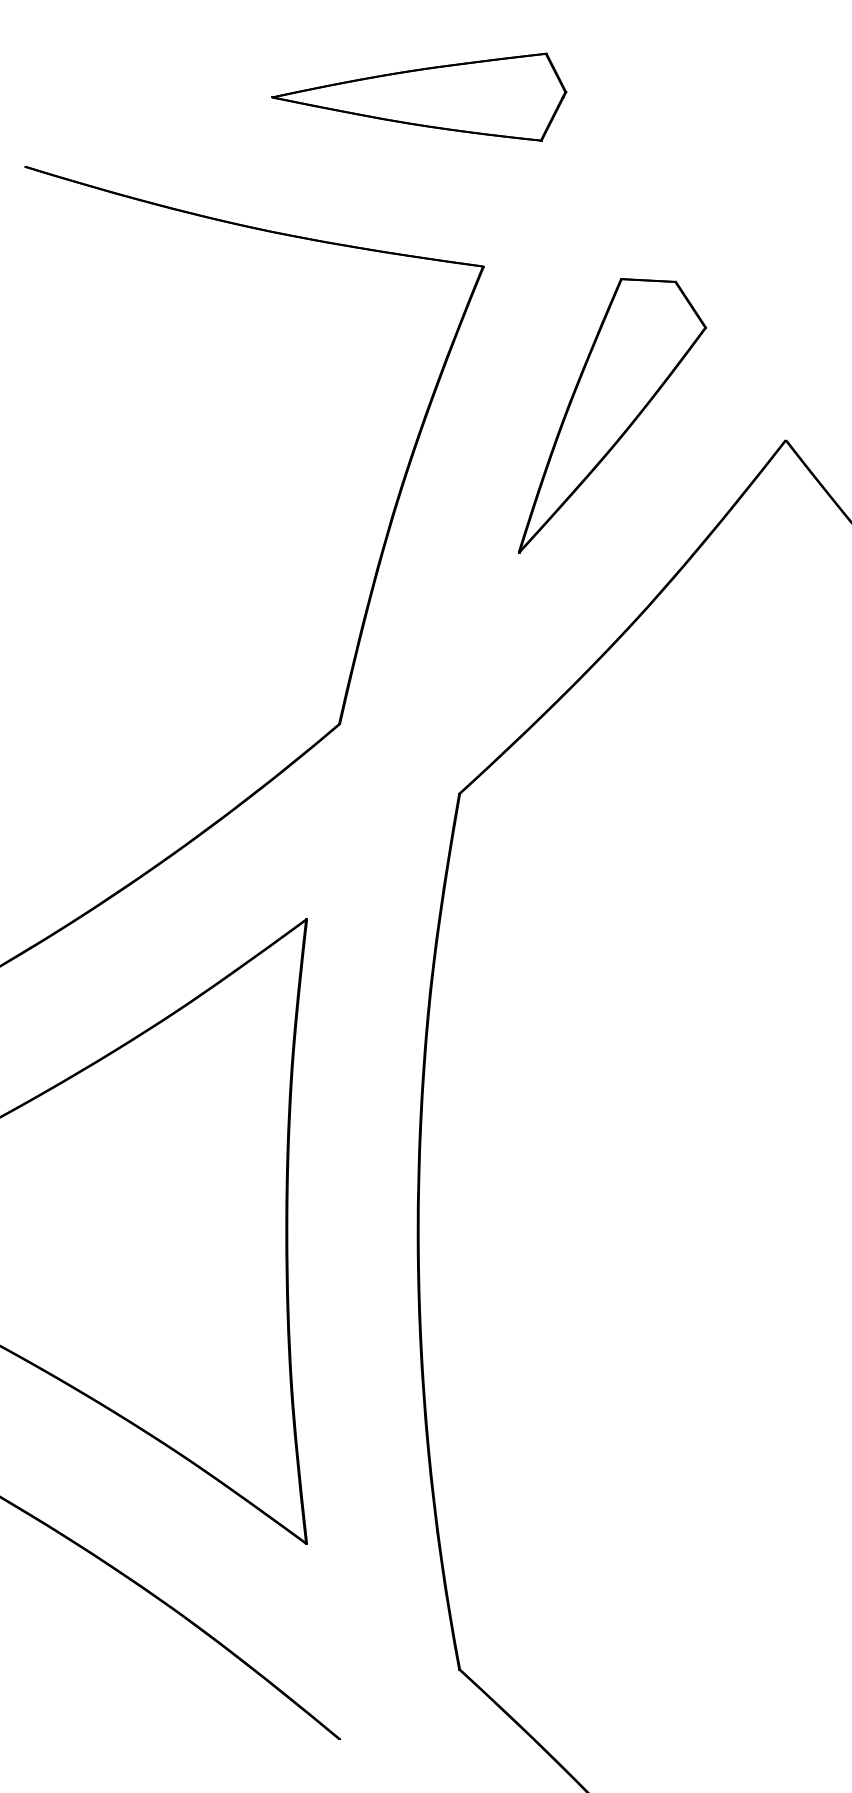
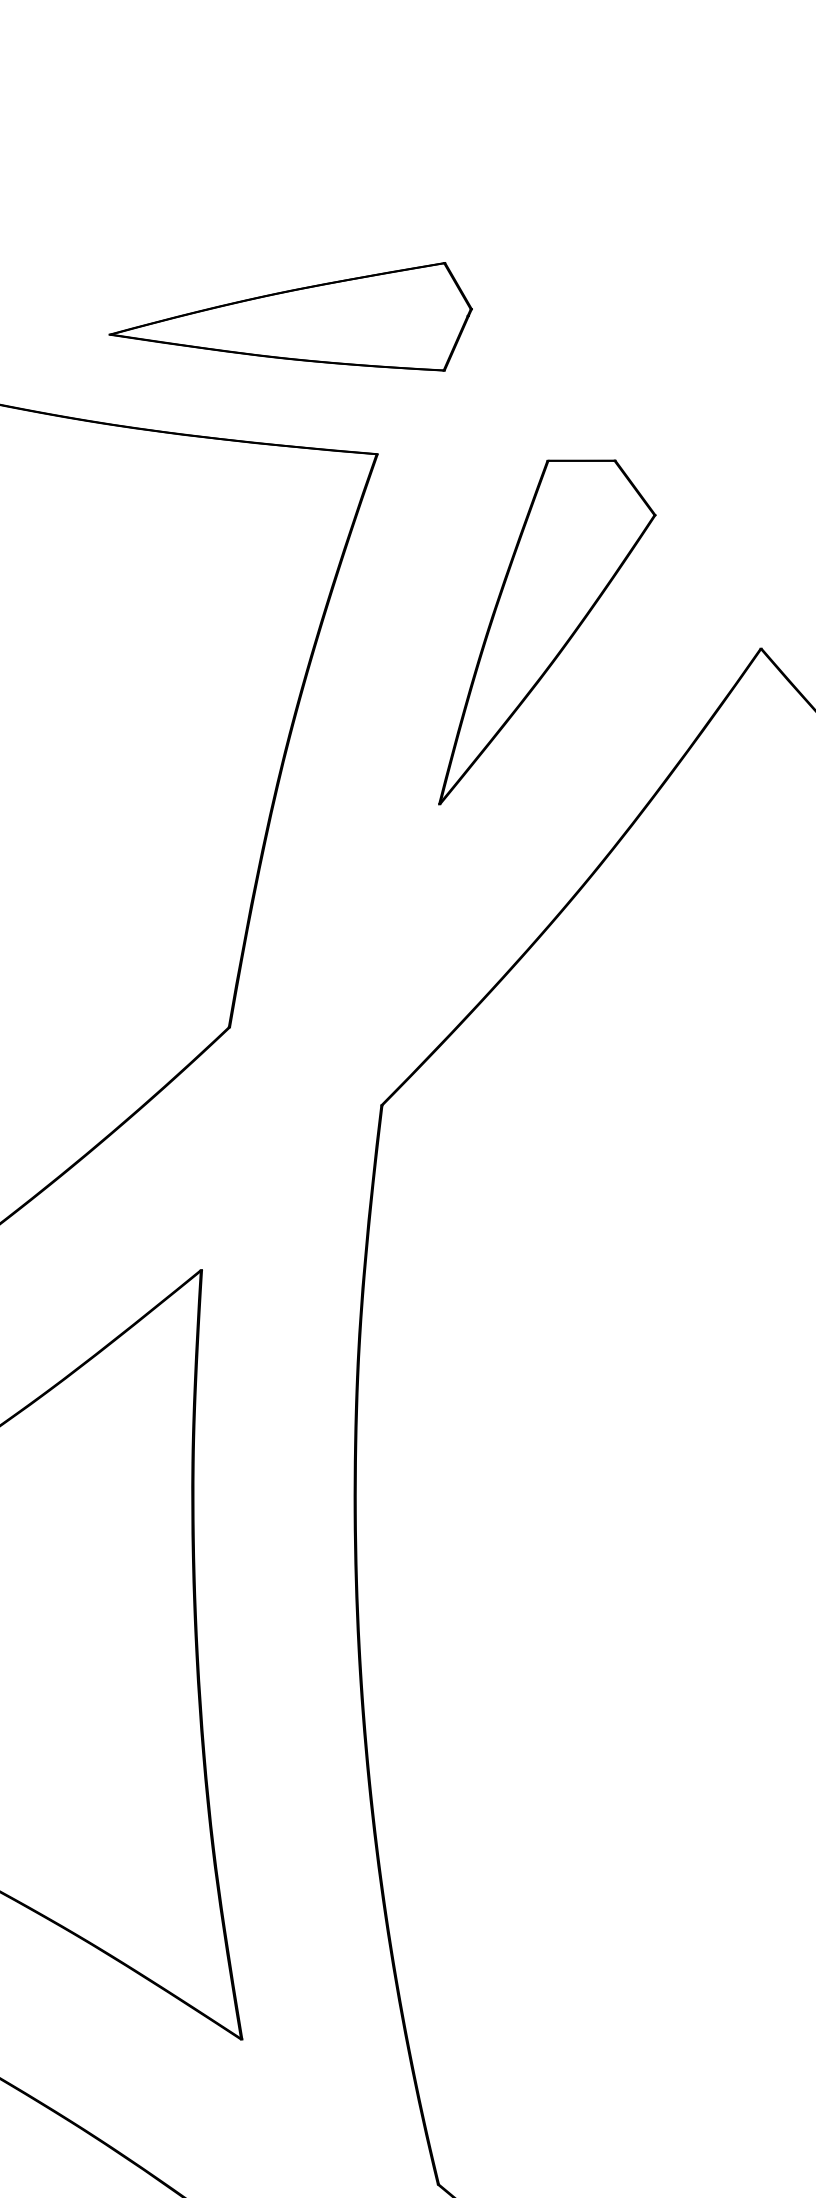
part: (419, 96) -> (291, 323), moved

